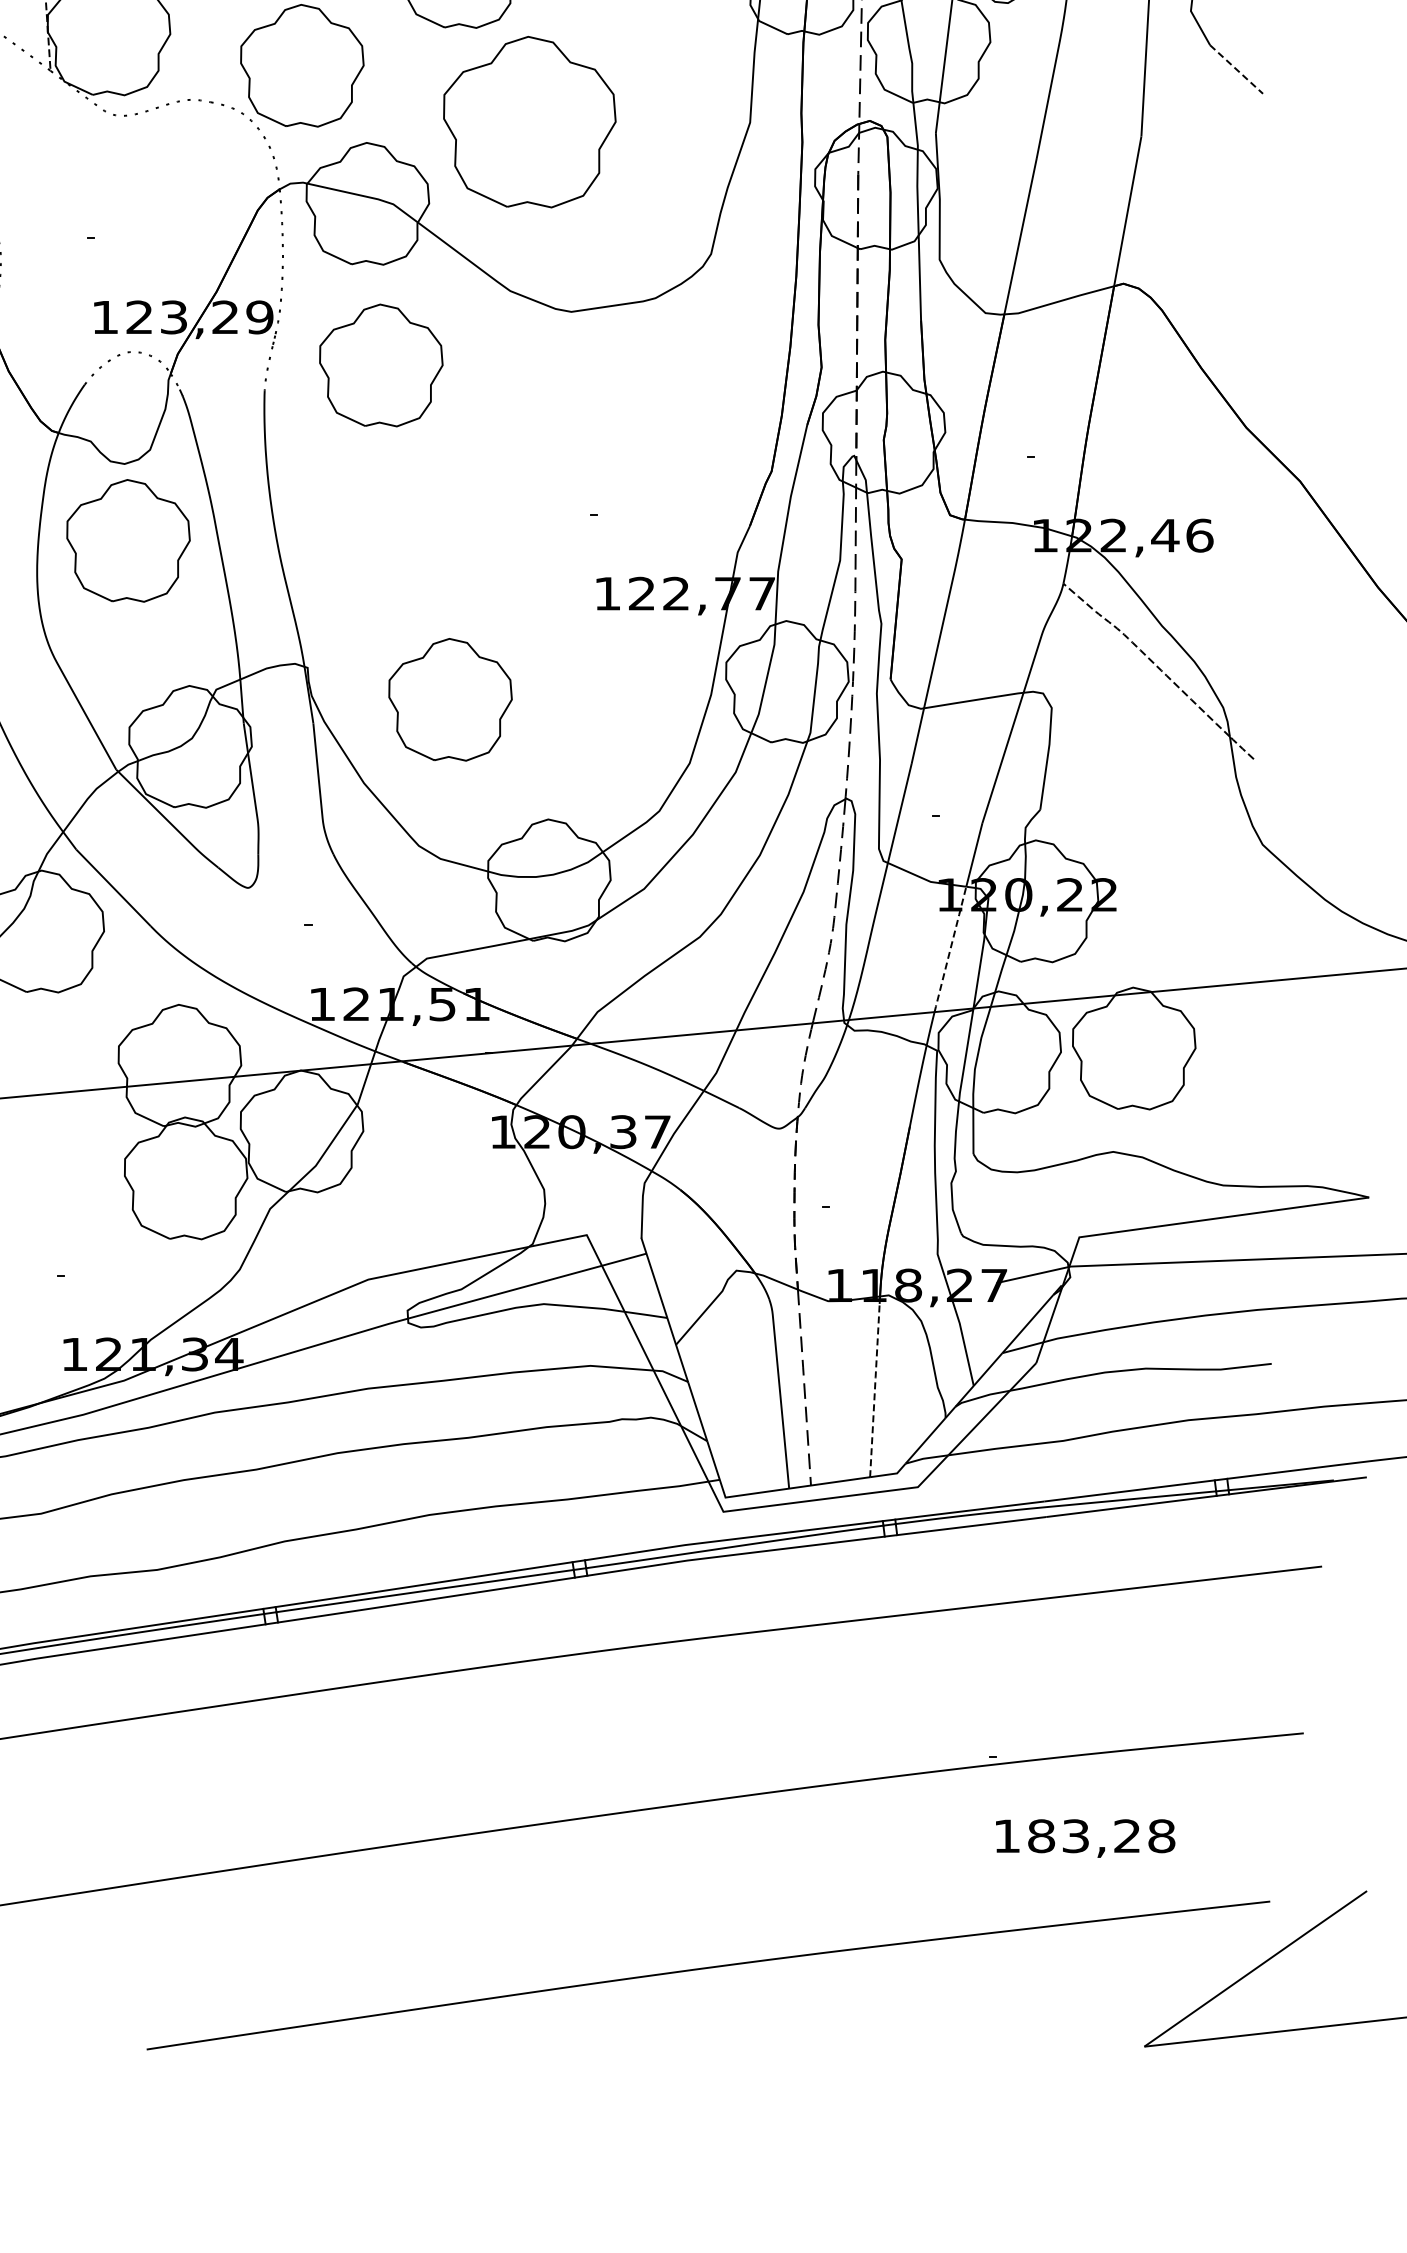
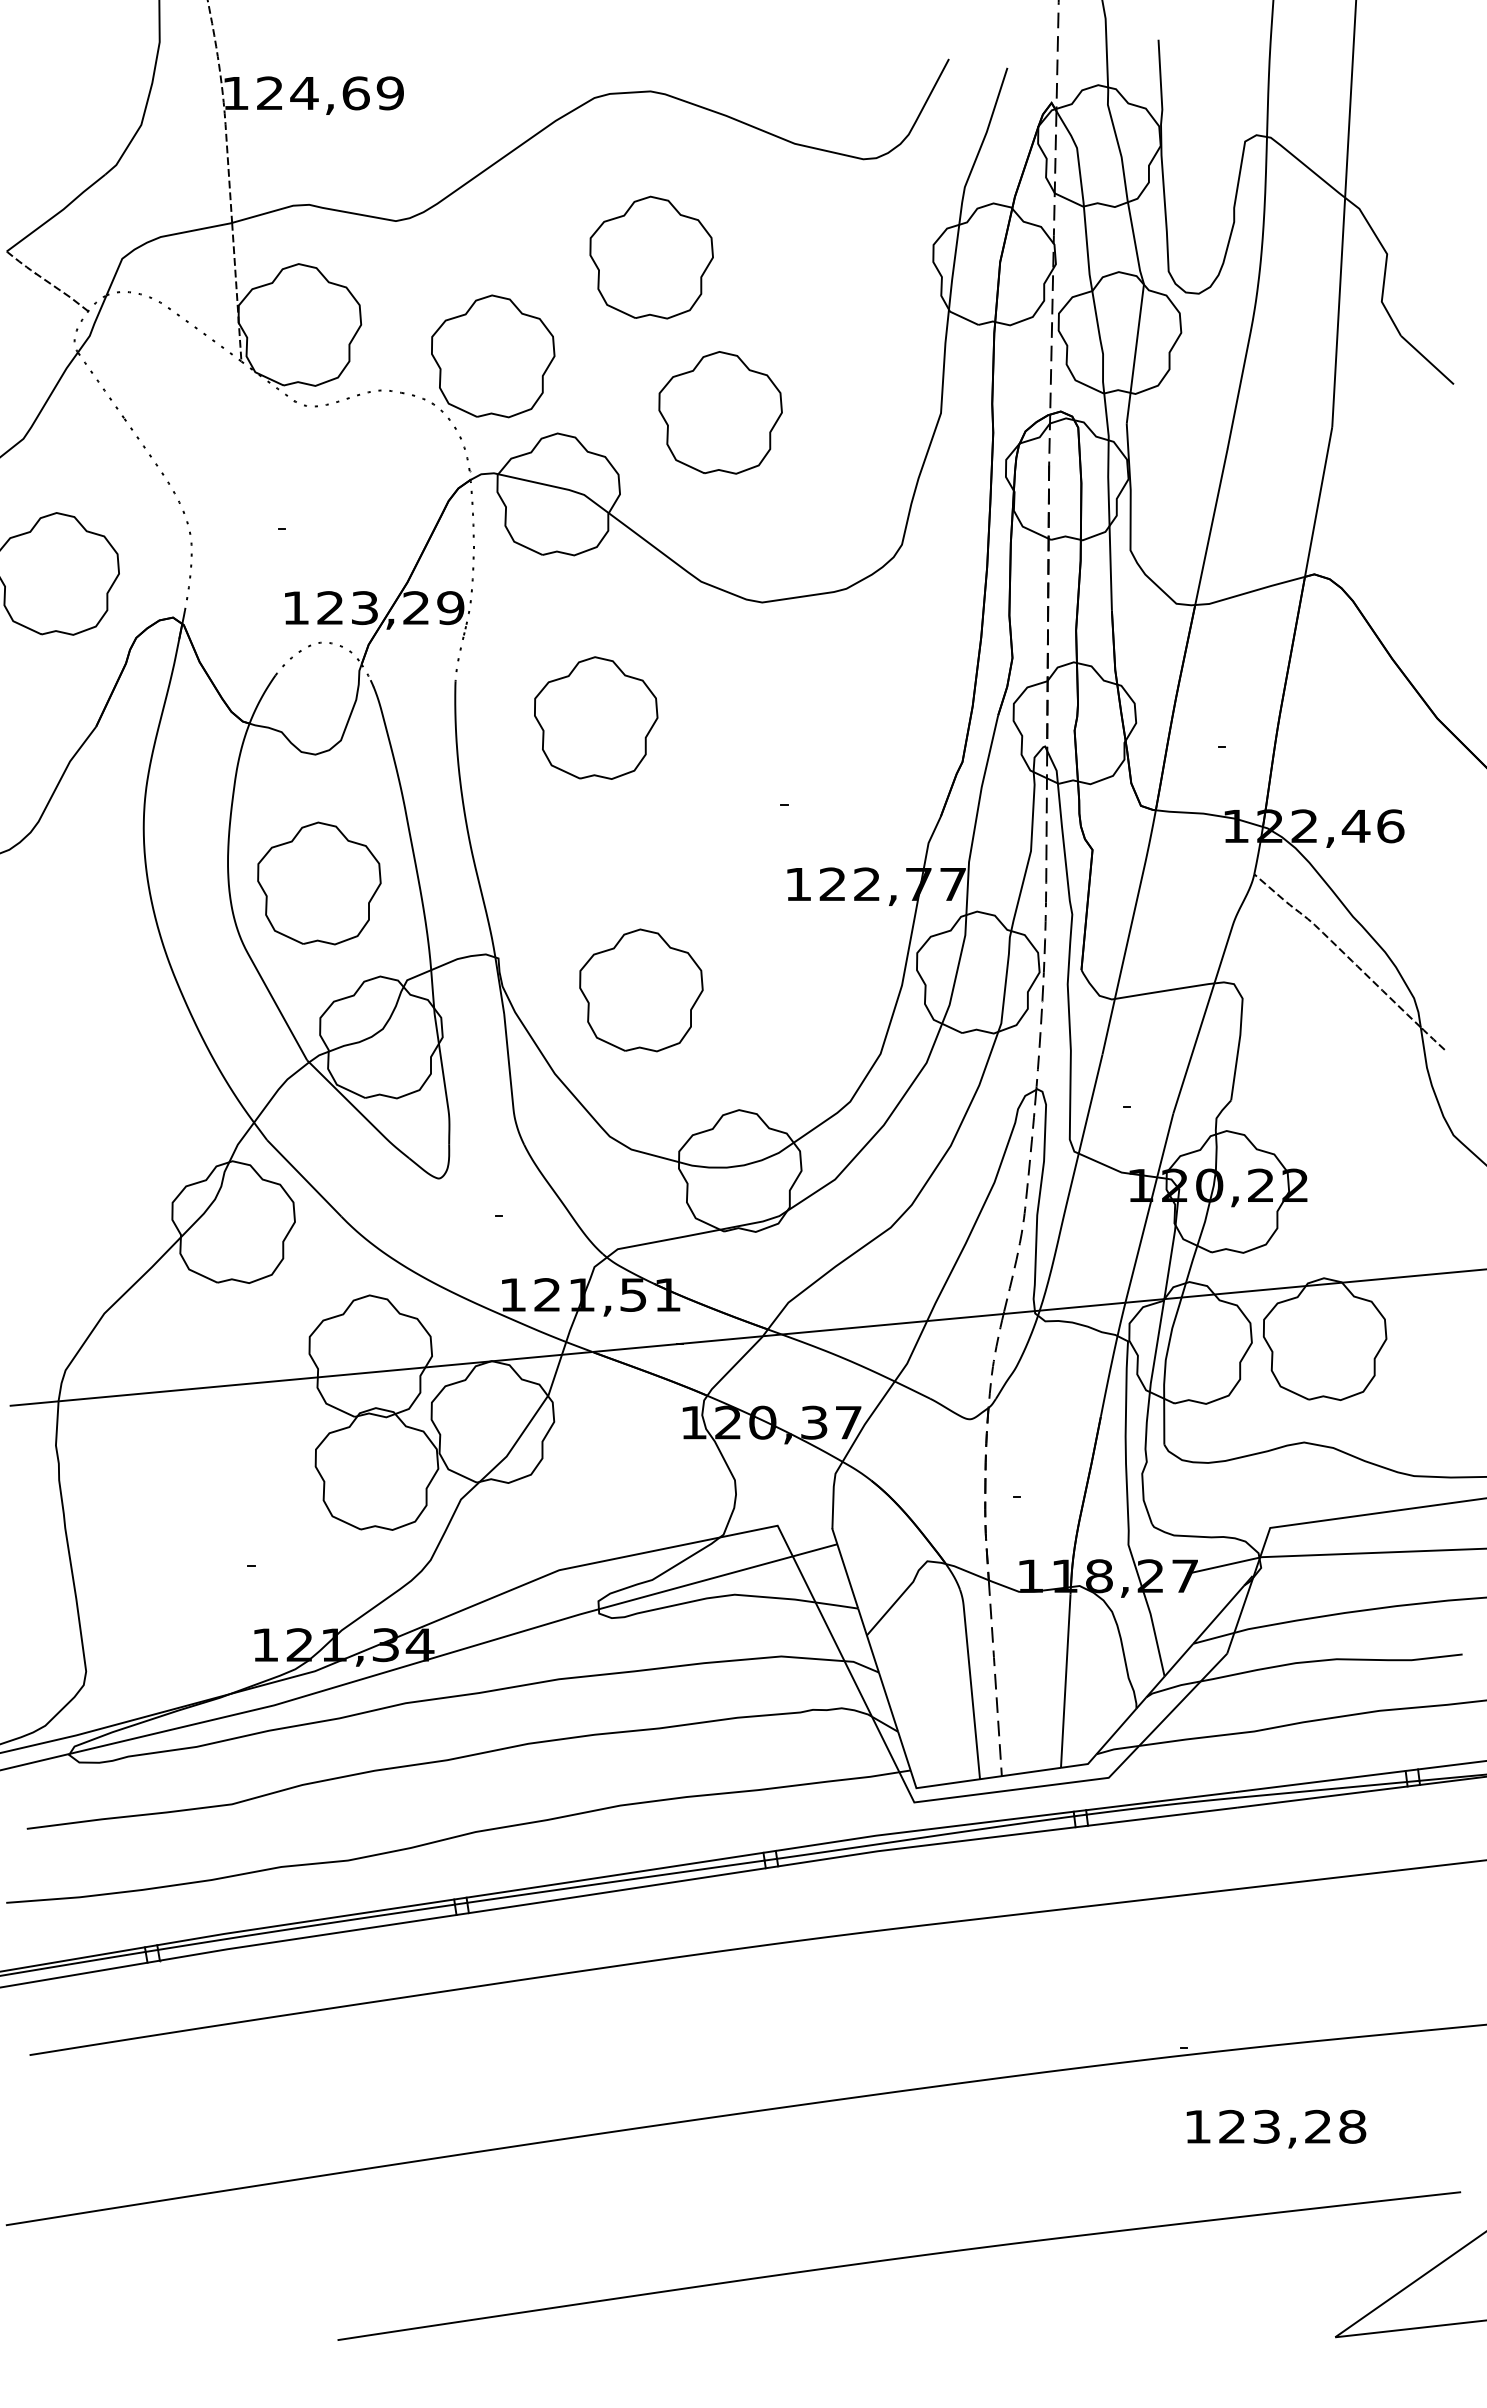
line: (1236, 69) -> (1427, 360), dashed -> solid
part: (529, 121) -> (720, 412), size x0.71
part: (381, 364) -> (596, 717), moved
part: (128, 540) -> (319, 883), moved
line: (950, 949) -> (1141, 1240), dashed -> solid
line: (874, 1389) -> (1065, 1680), dashed -> solid
text: (1041, 1835) -> (1232, 2126), 183,28 -> 123,28

